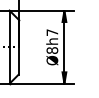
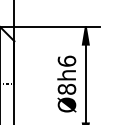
text: (52, 32) -> (67, 61), Ø8h7 -> Ø8h6

